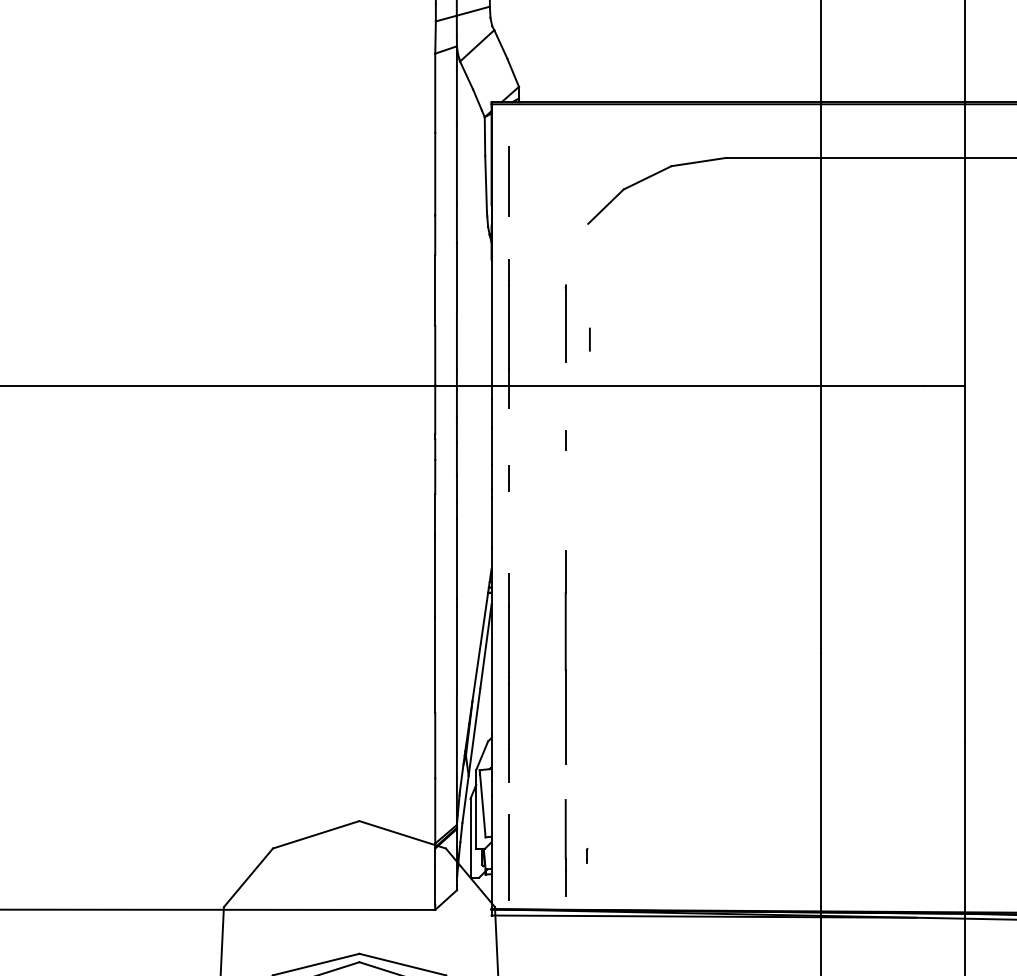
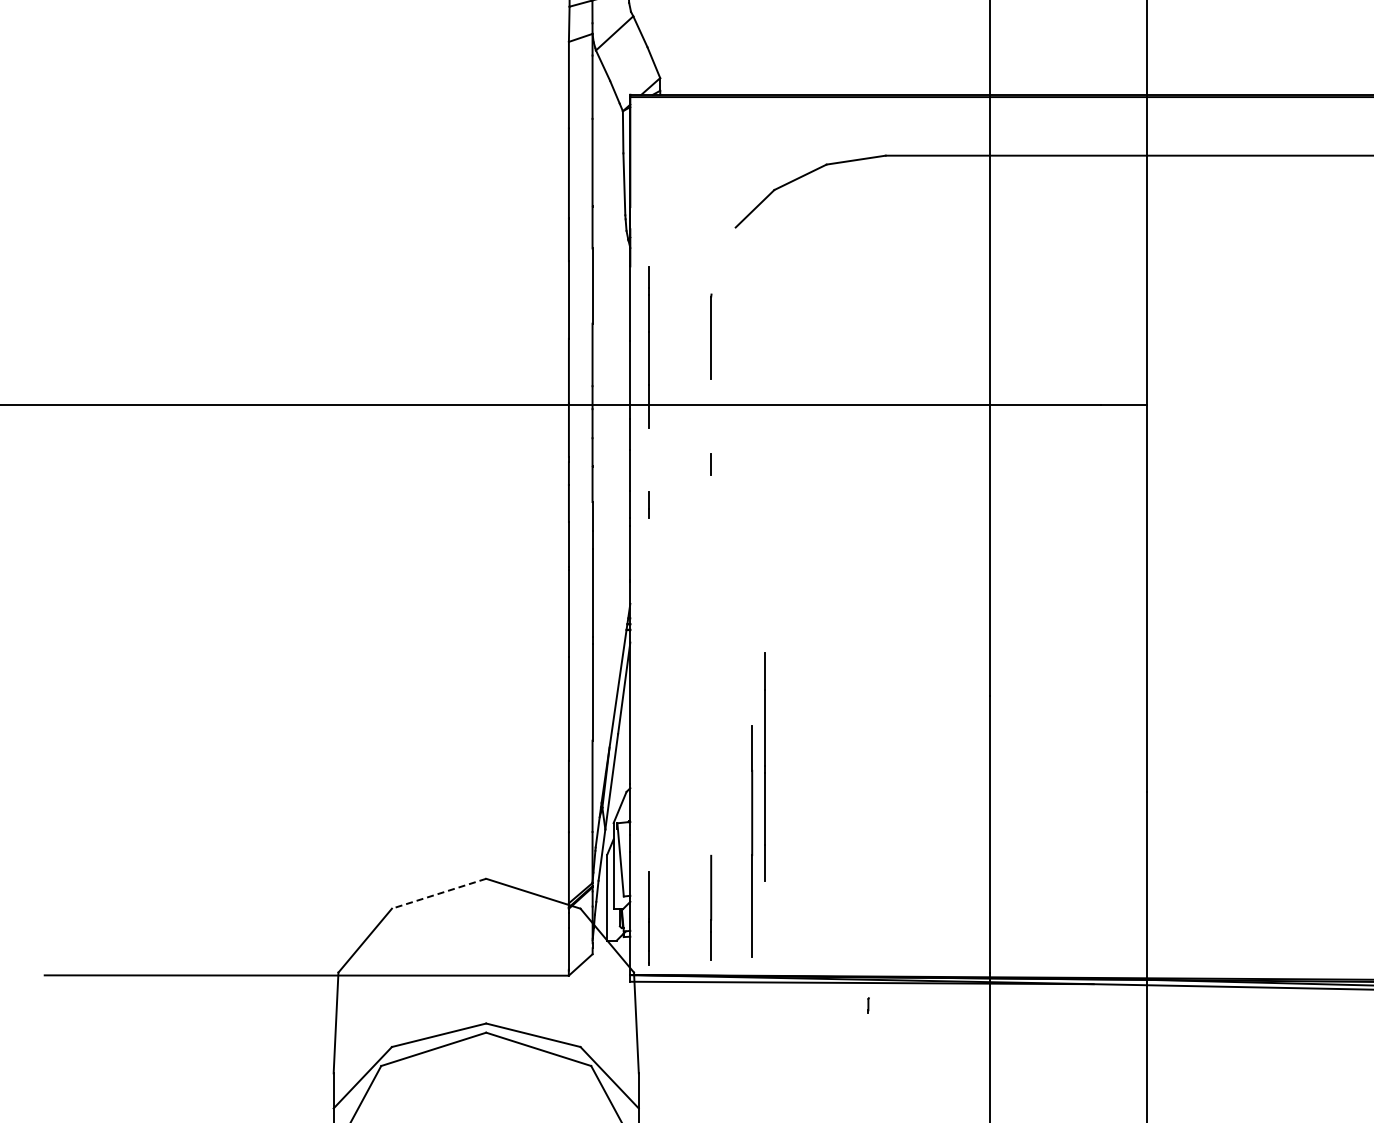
line: (508, 181) -> (648, 181), removed
line: (589, 339) -> (737, 353), removed
line: (566, 657) -> (752, 841), moved
line: (508, 677) -> (764, 766), moved
line: (315, 834) -> (438, 893), solid -> dashed
line: (587, 855) -> (868, 1005), moved

